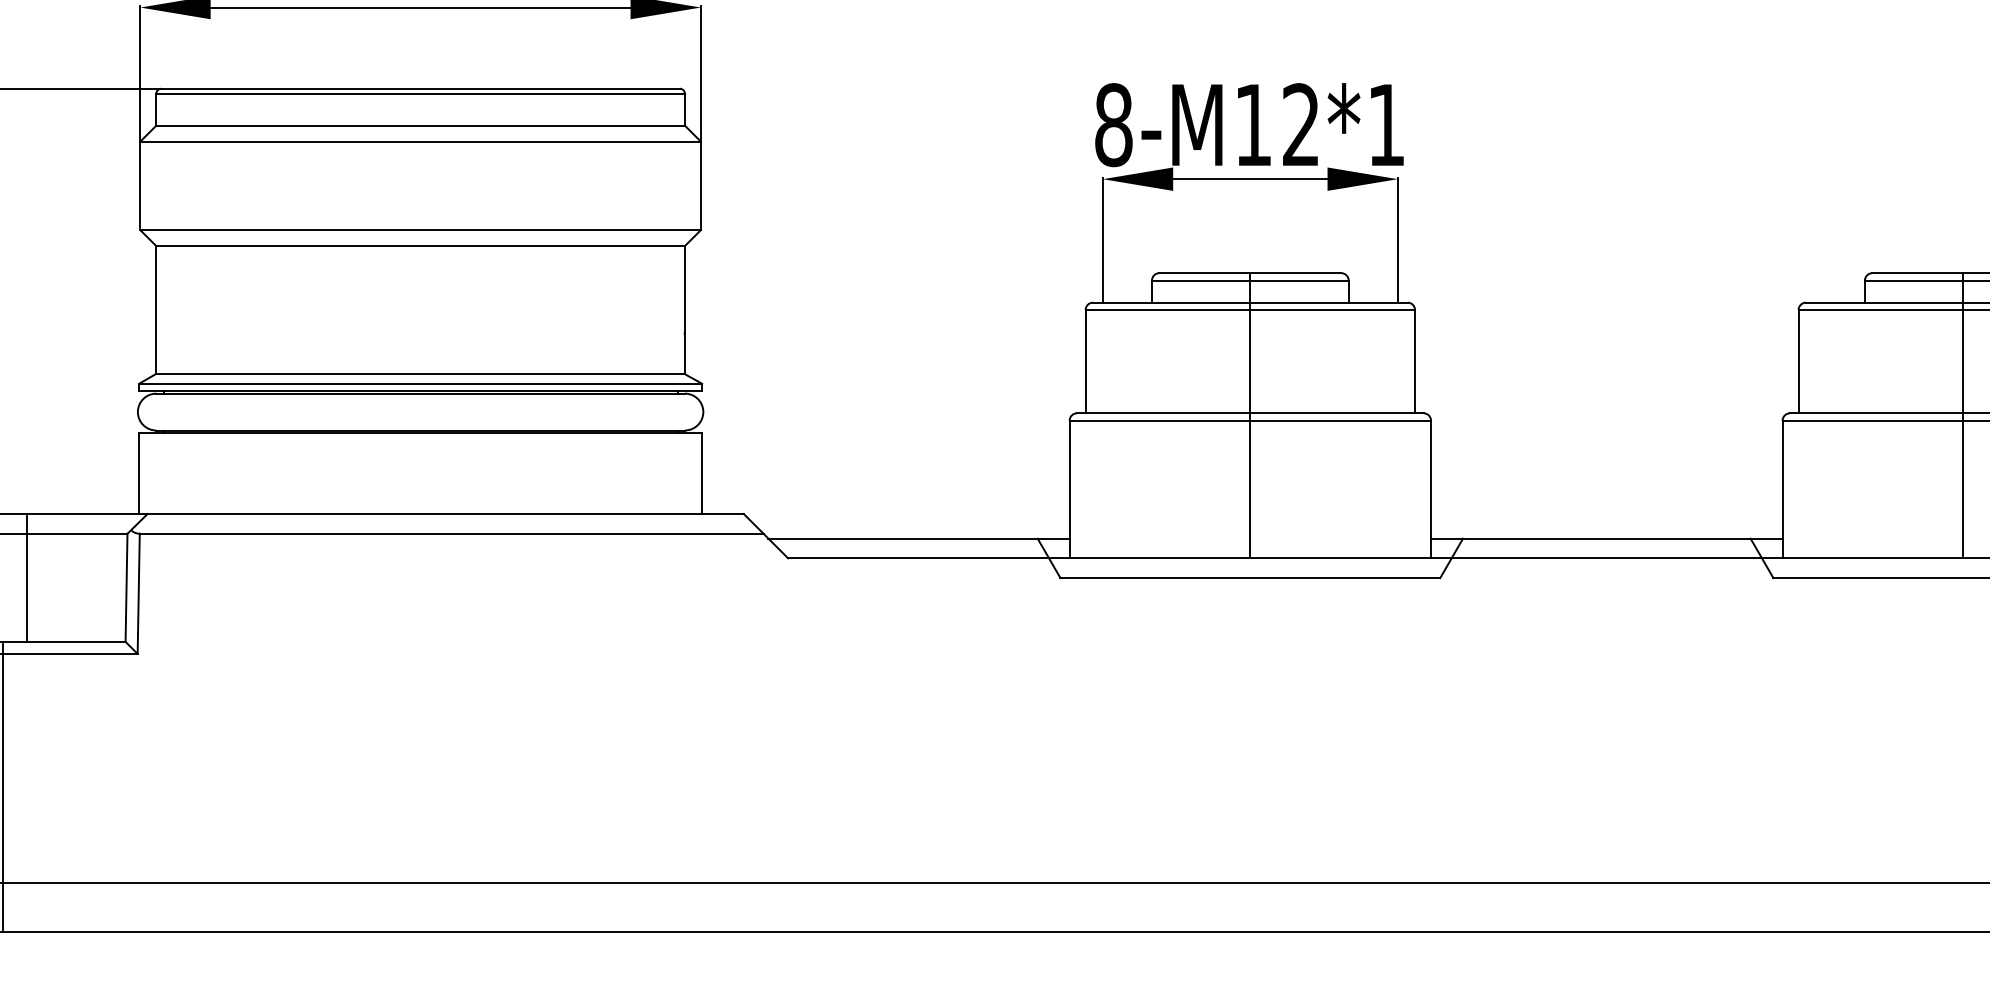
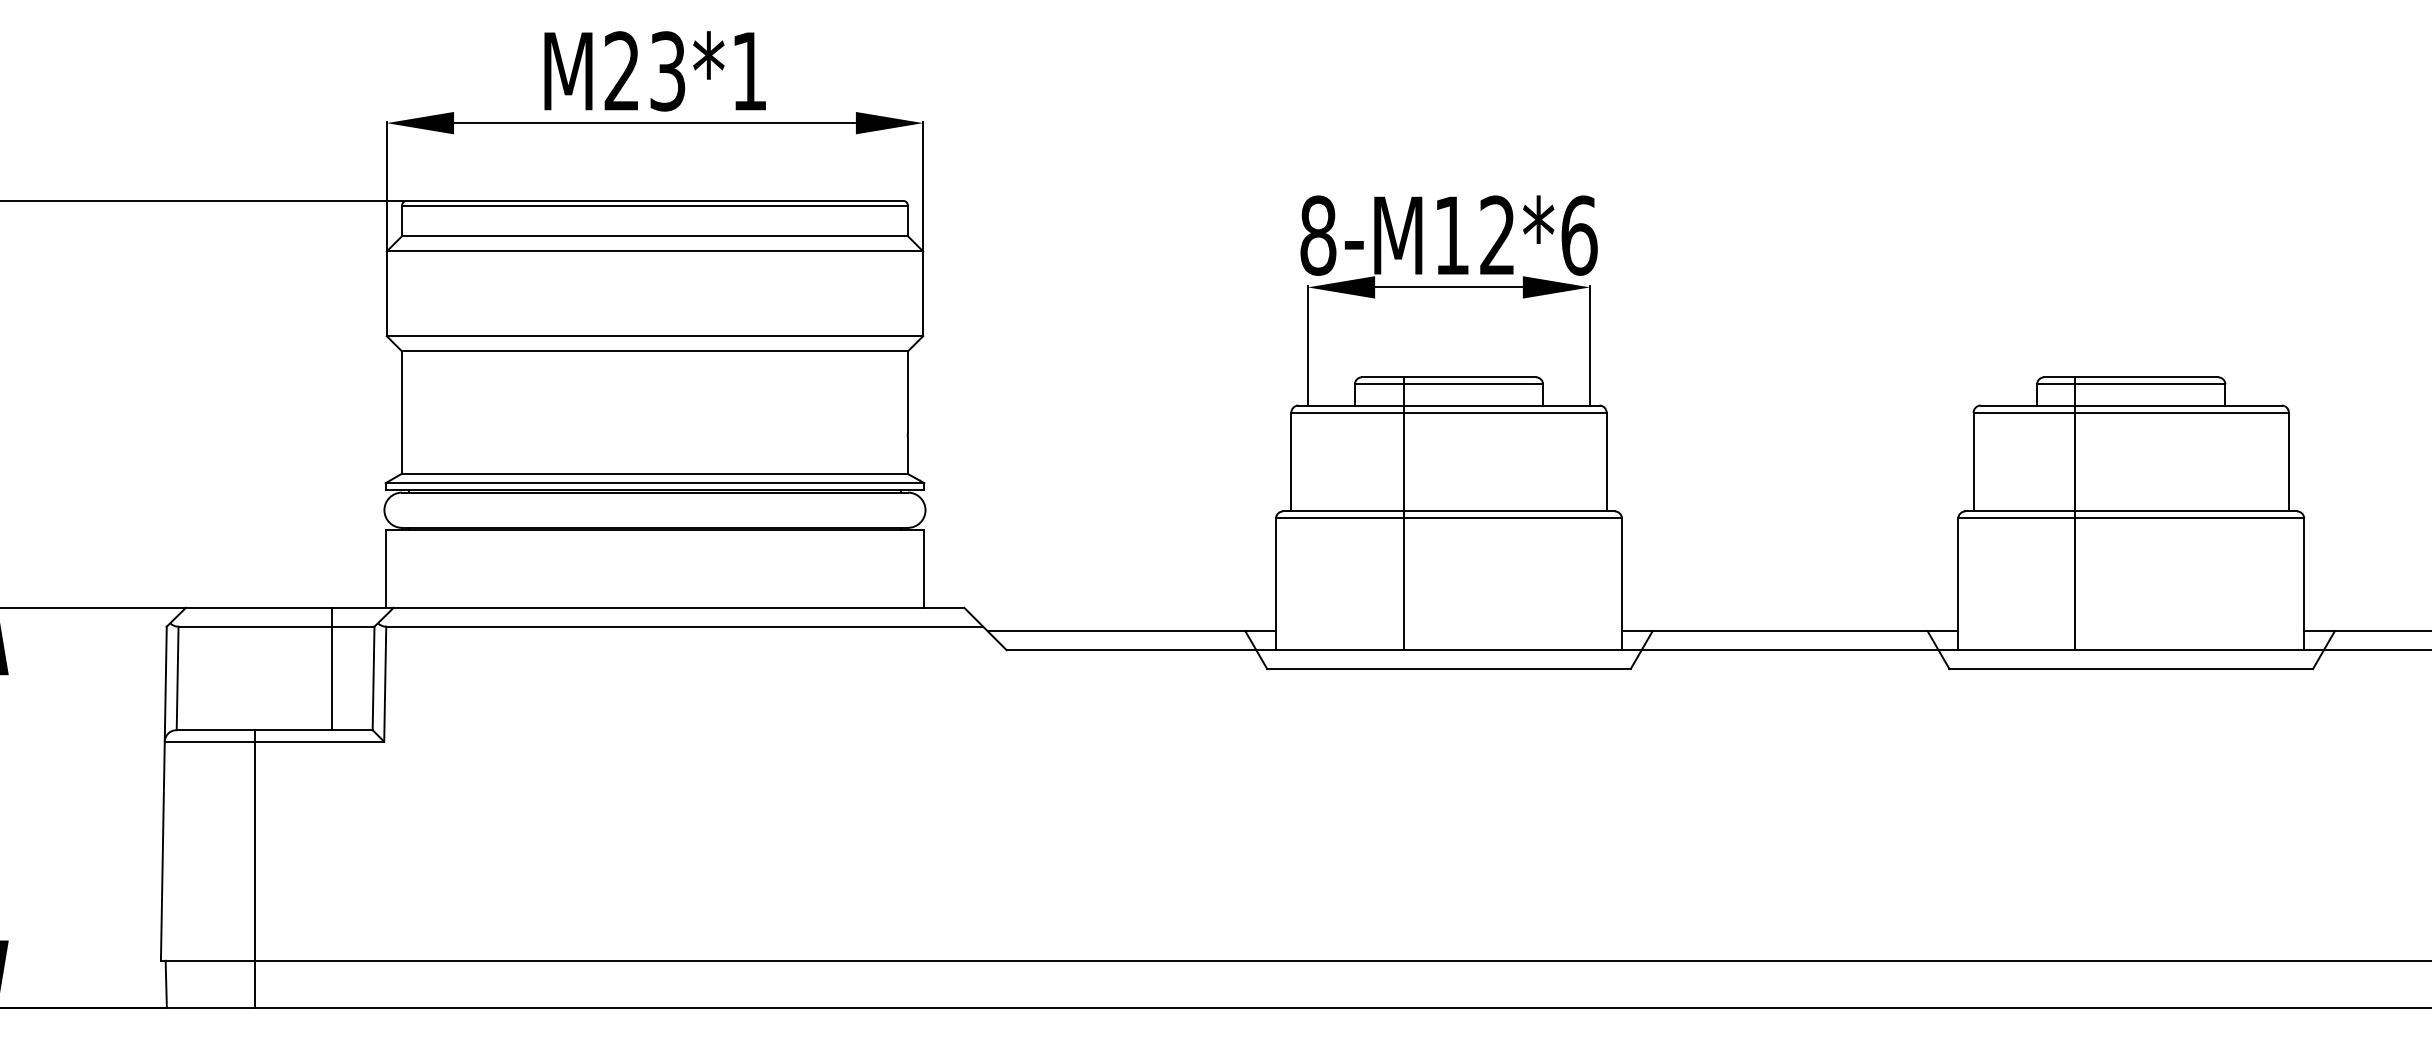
text: (1386, 124) -> (1579, 235), 8-M12*1 -> 8-M12*6
line: (1249, 415) -> (1403, 513), moved
line: (1963, 415) -> (2075, 513), moved
line: (27, 577) -> (331, 668), moved

